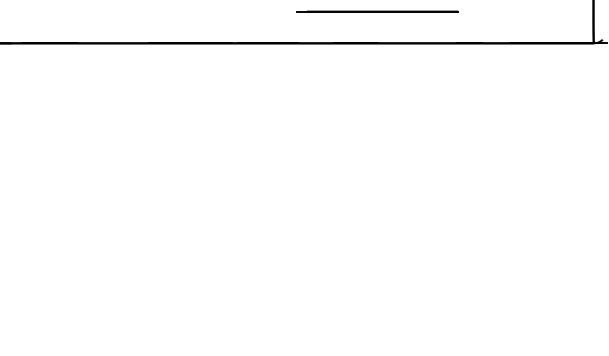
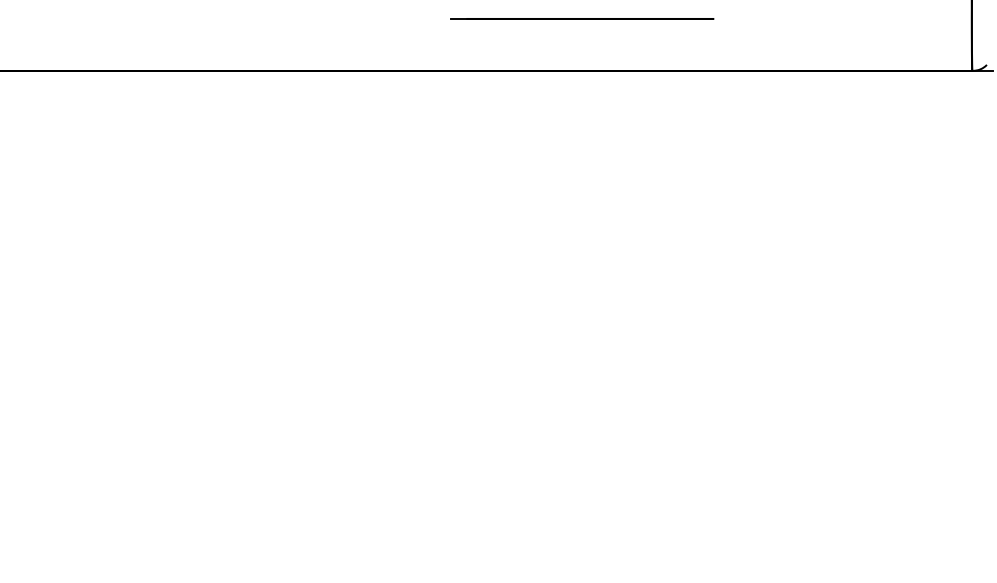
line: (377, 11) -> (582, 18), moved

